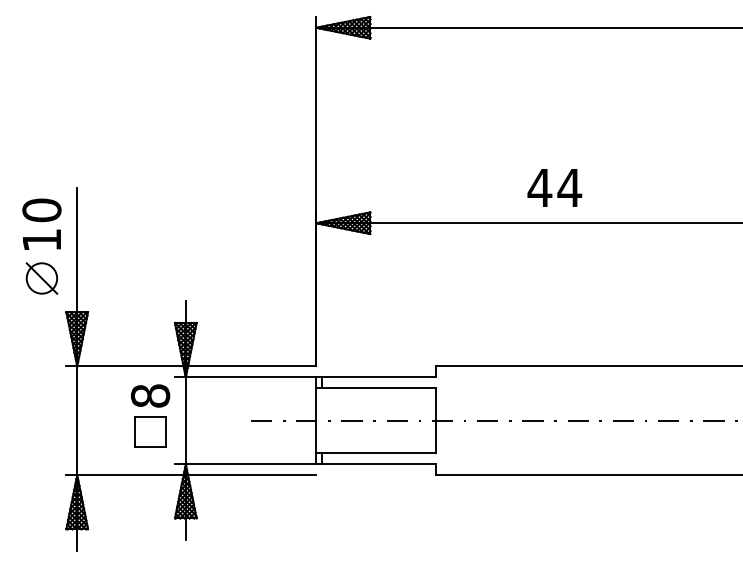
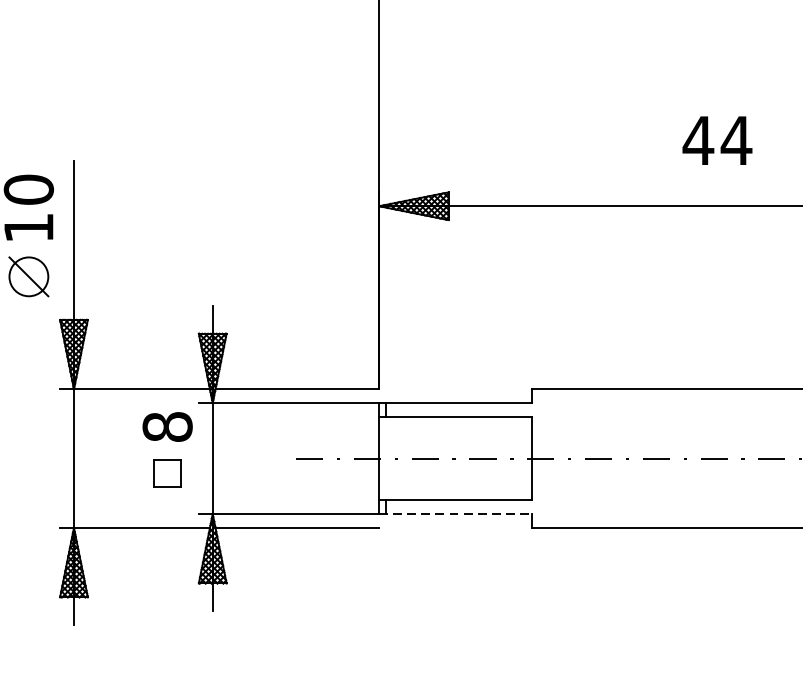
text: (554, 187) -> (717, 140), moved
part: (150, 431) -> (167, 472), size x0.7
line: (375, 464) -> (455, 514), solid -> dashed

